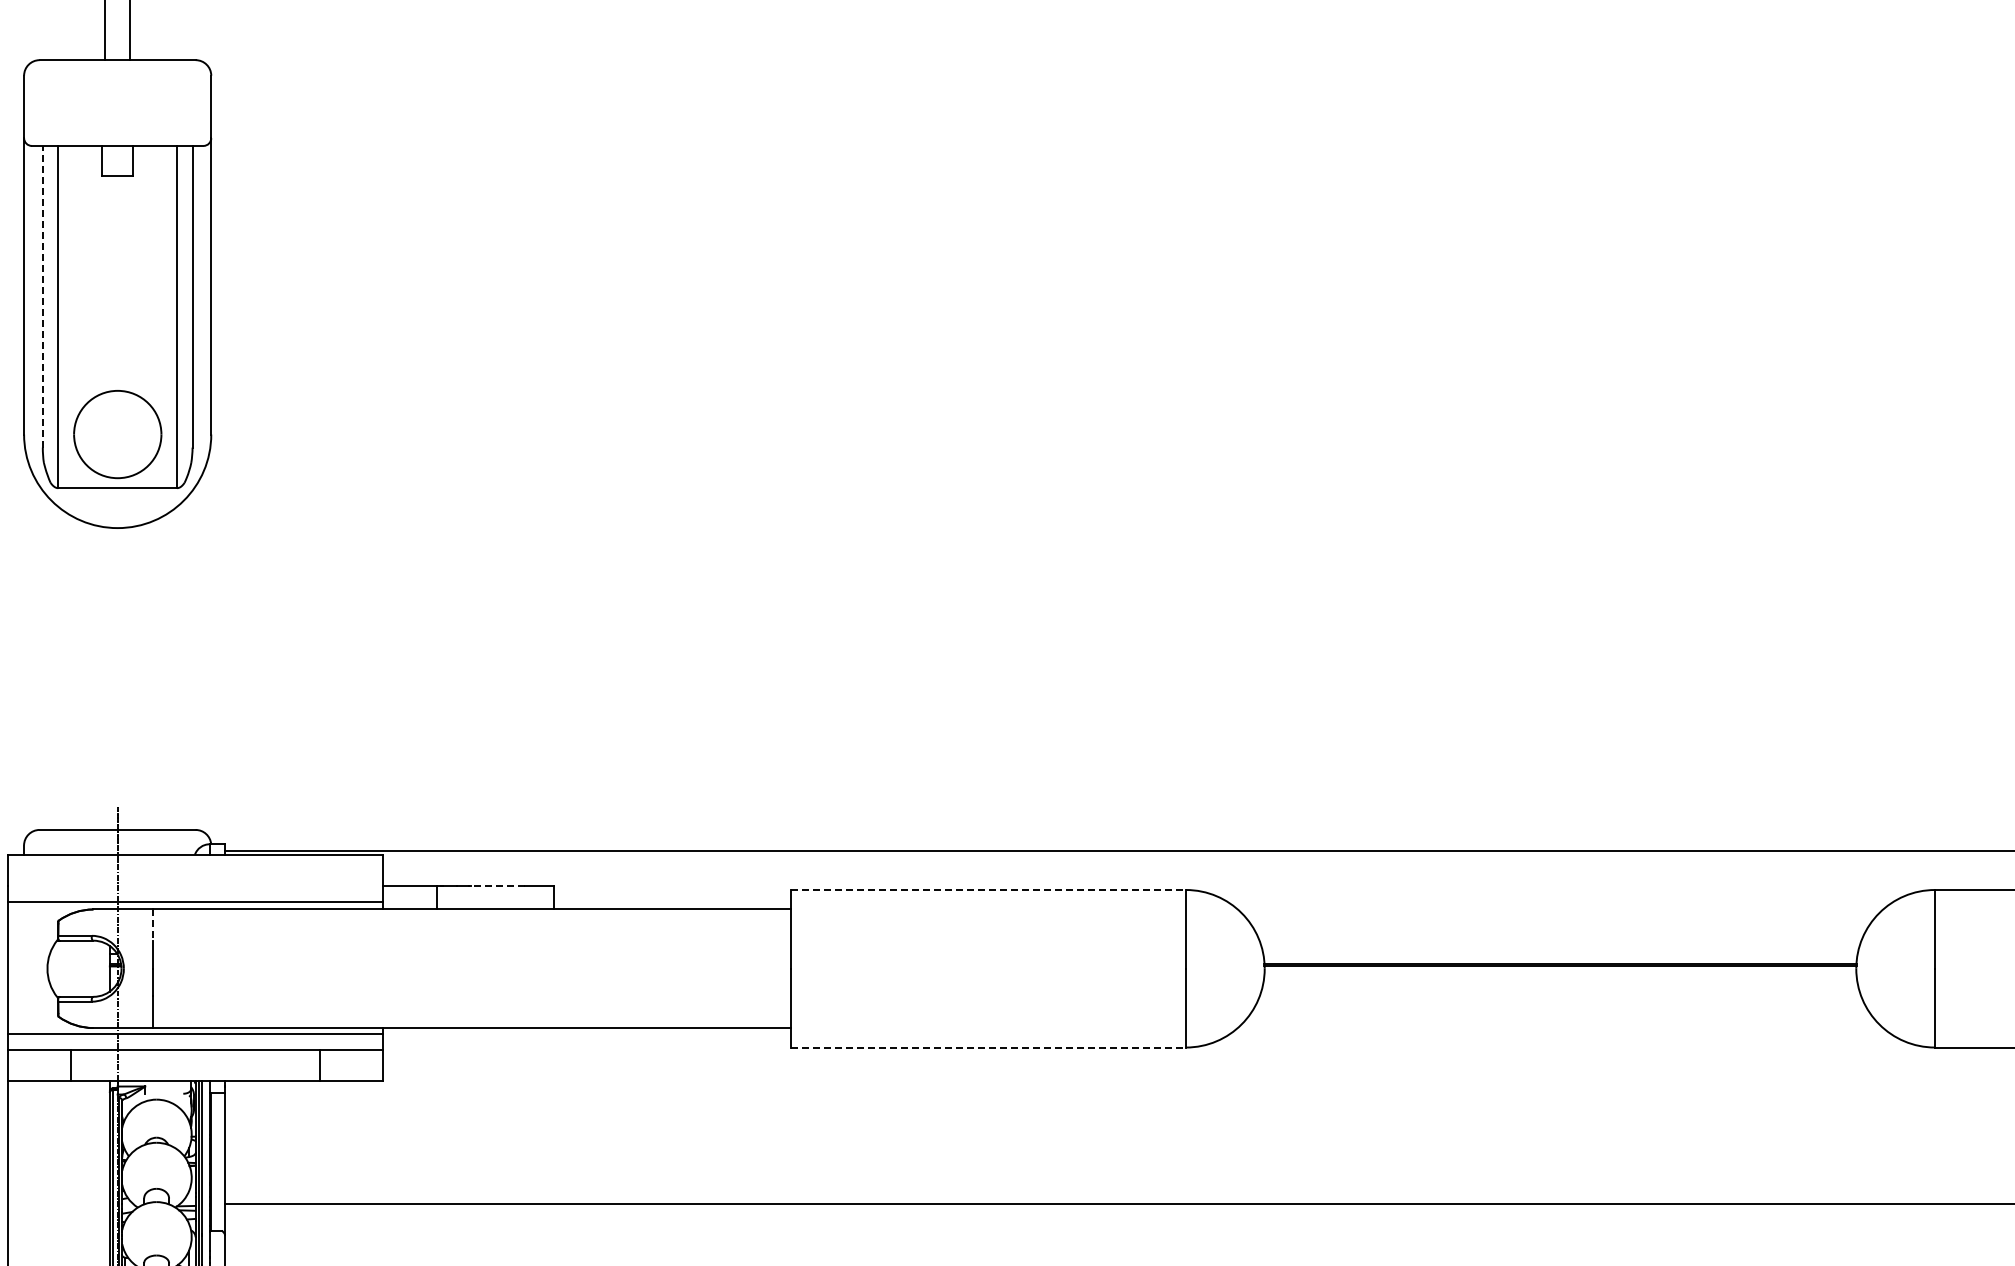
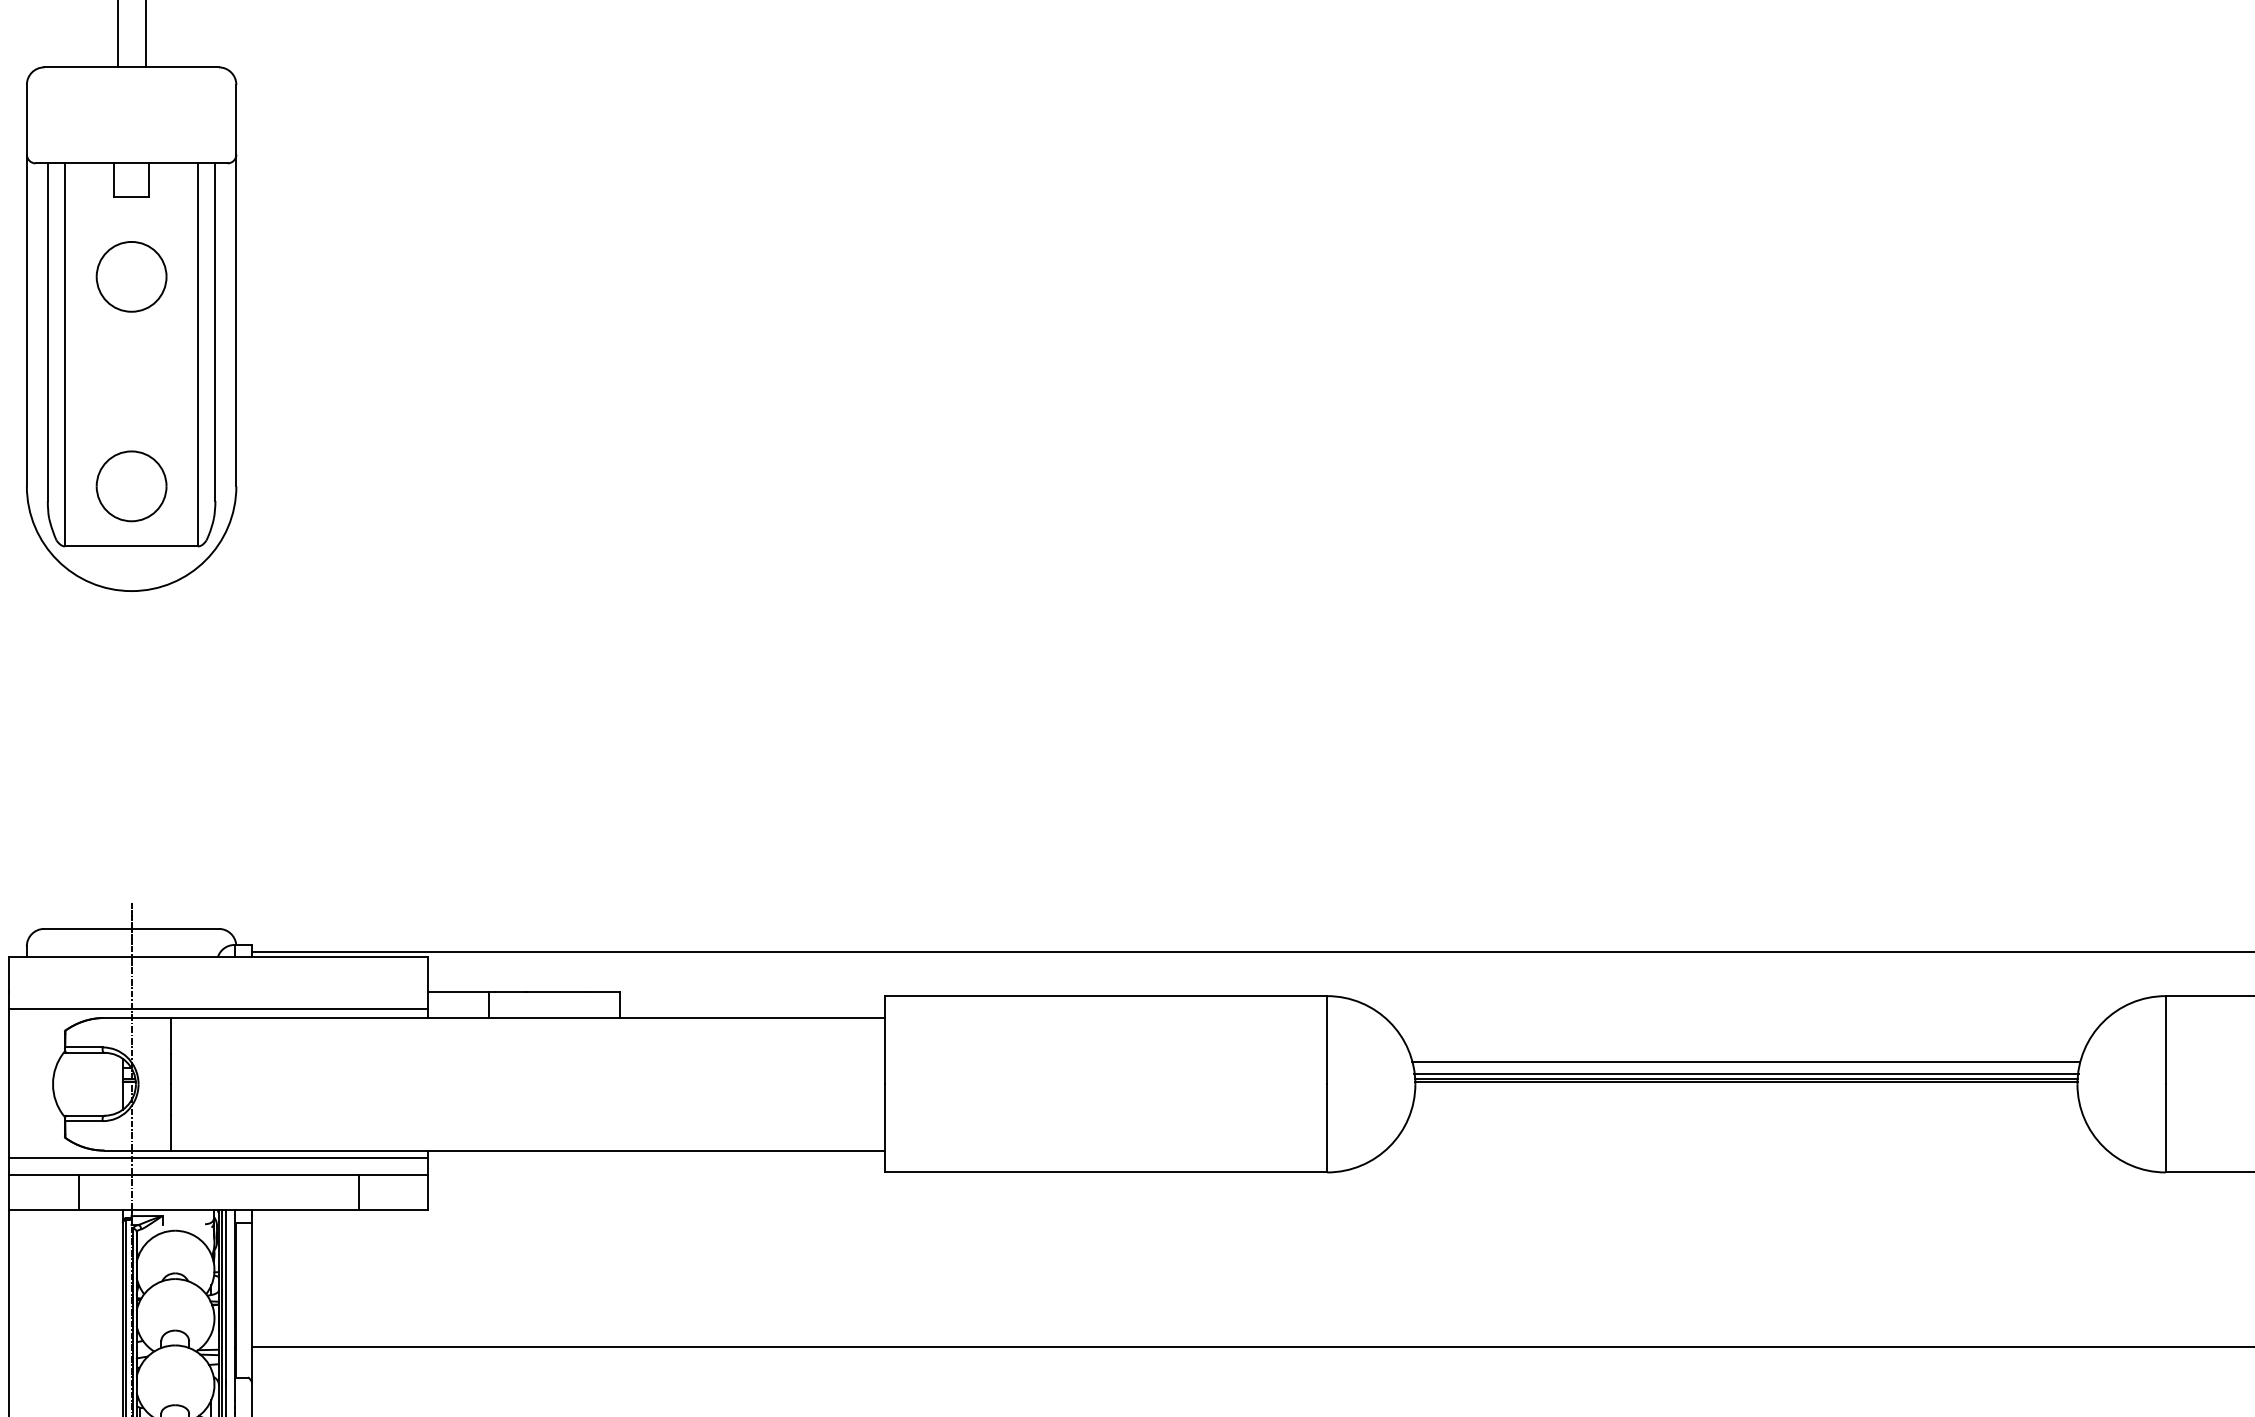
part: (117, 247) -> (131, 277), added
line: (42, 296) -> (47, 331), dashed -> solid
part: (117, 434) -> (131, 486), size x0.71
line: (497, 886) -> (556, 992), dashed -> solid
line: (988, 889) -> (1106, 995), dashed -> solid
line: (152, 925) -> (170, 1035), dashed -> solid
line: (1560, 949) -> (1746, 1062), added
line: (1560, 959) -> (1746, 1073), added
line: (988, 1047) -> (1106, 1172), dashed -> solid

